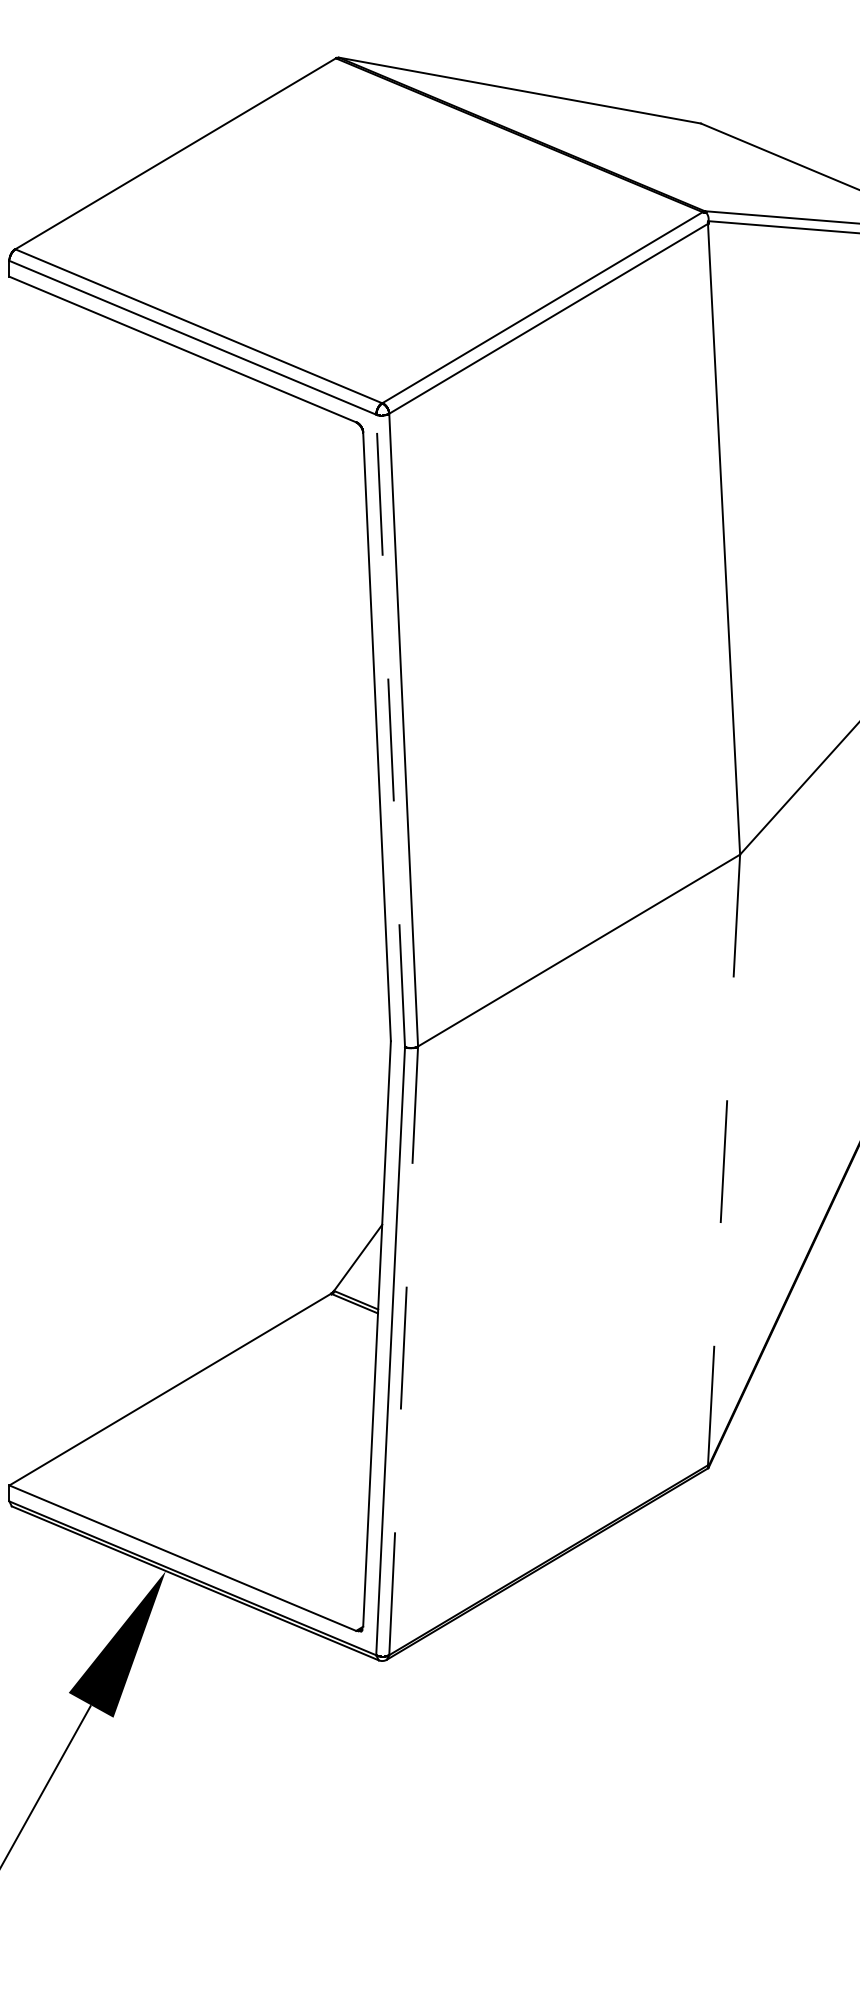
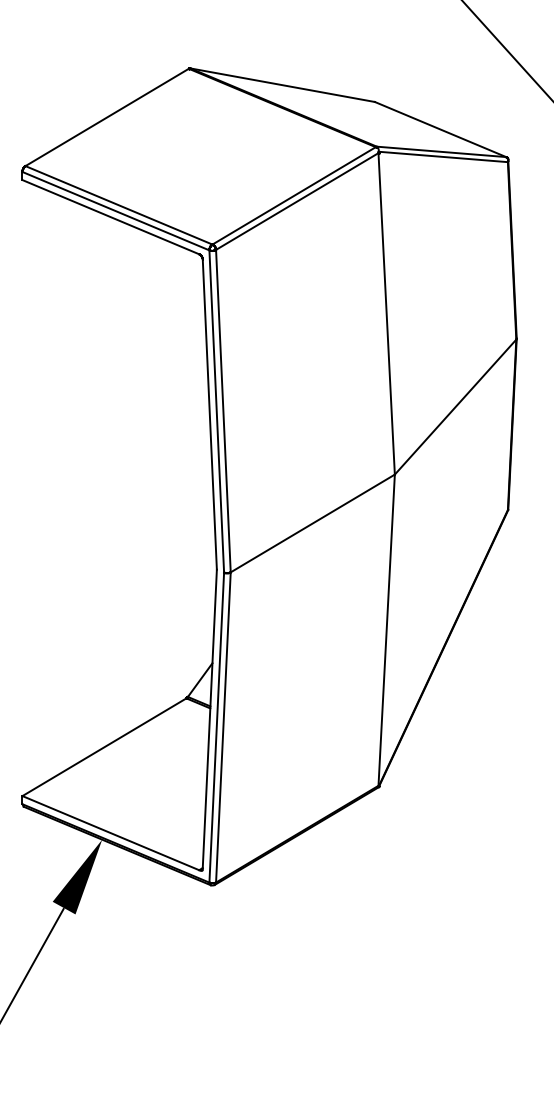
line: (390, 730) -> (216, 411), dashed -> solid
line: (723, 1160) -> (386, 630), dashed -> solid
line: (403, 1348) -> (223, 726), dashed -> solid

